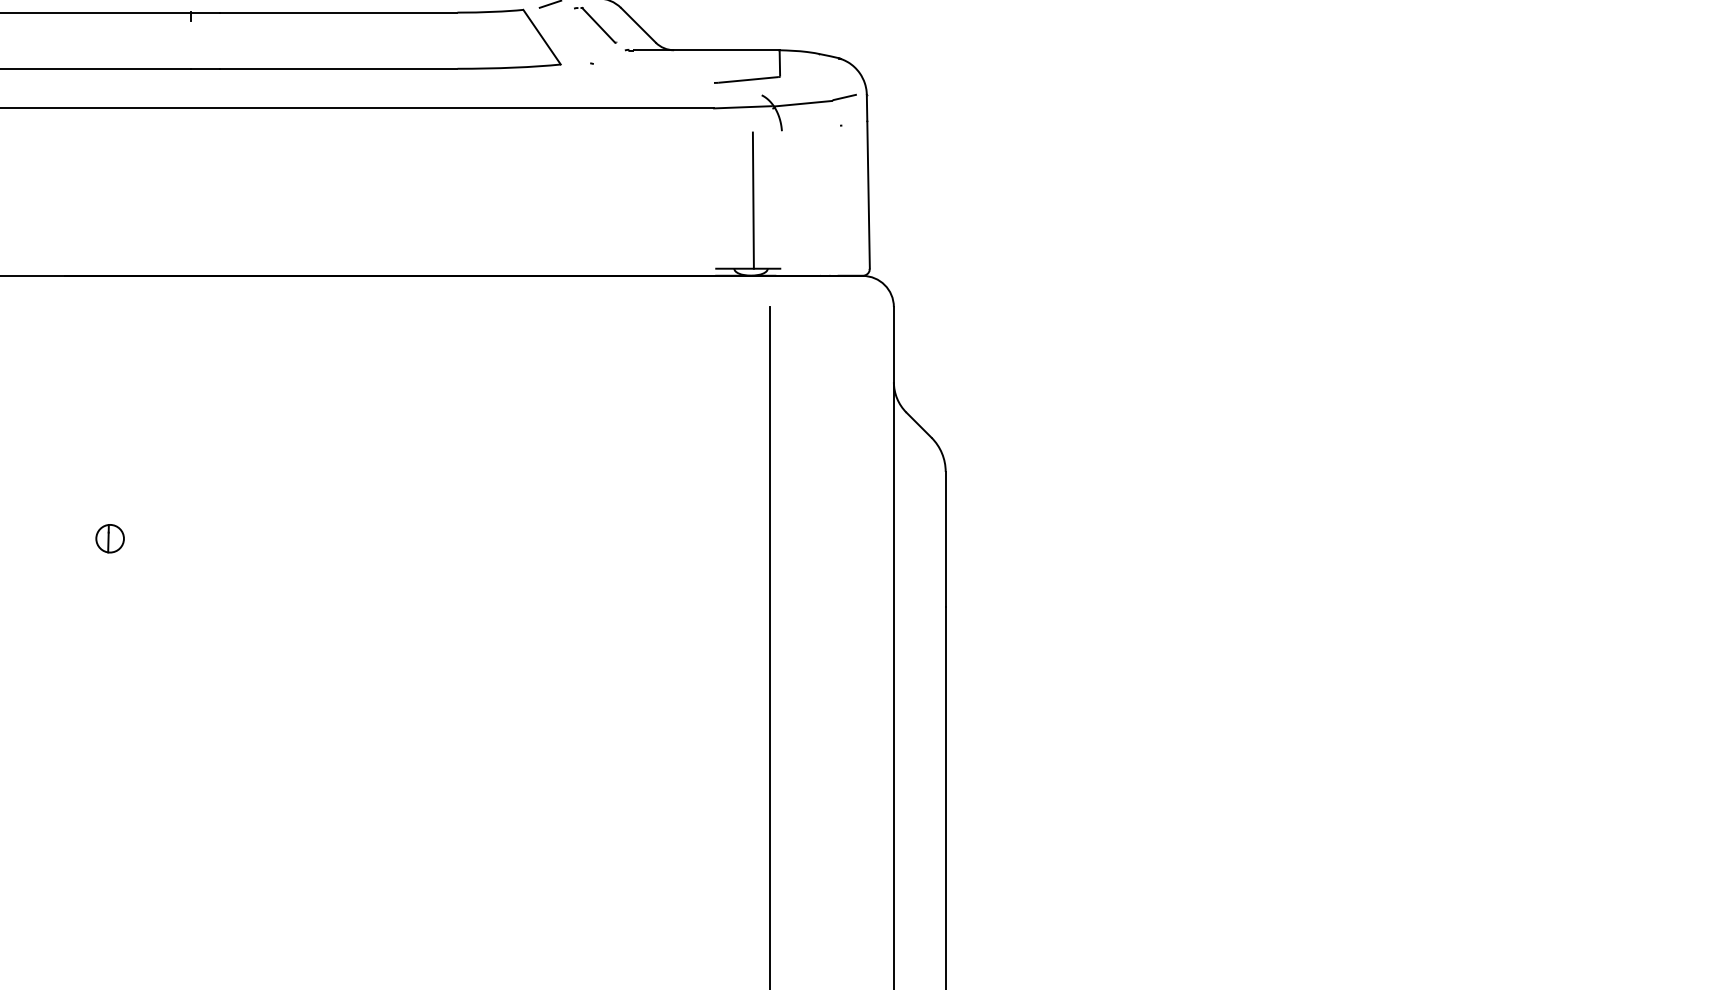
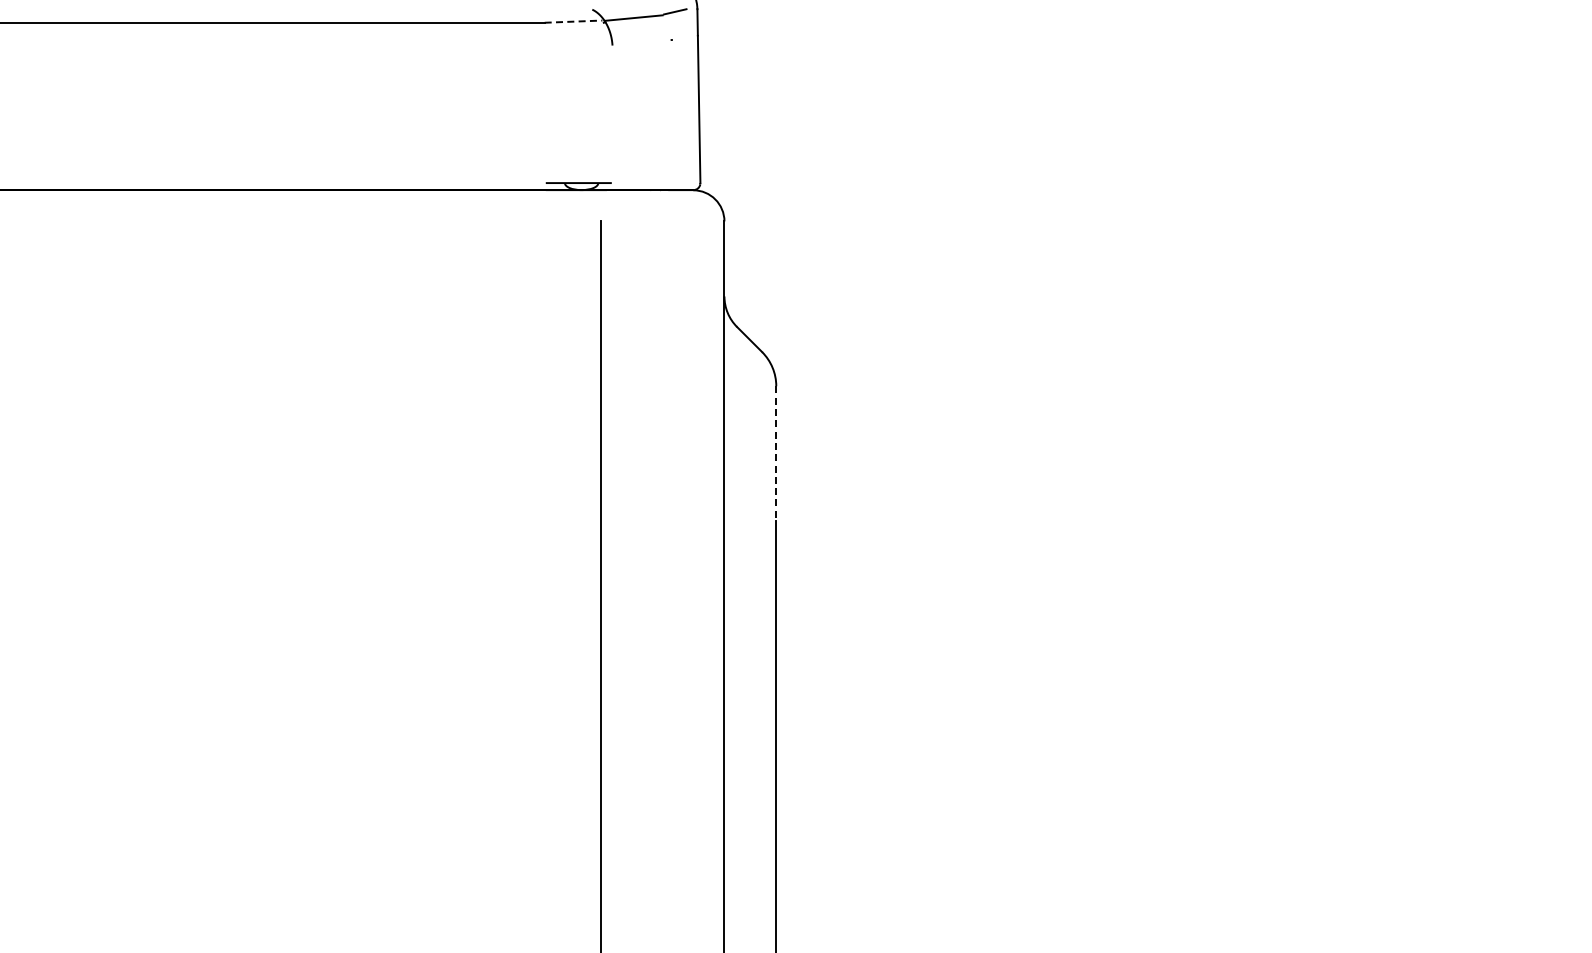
line: (742, 107) -> (573, 21), solid -> dashed
line: (752, 200) -> (583, 114), removed
line: (945, 539) -> (776, 453), solid -> dashed

